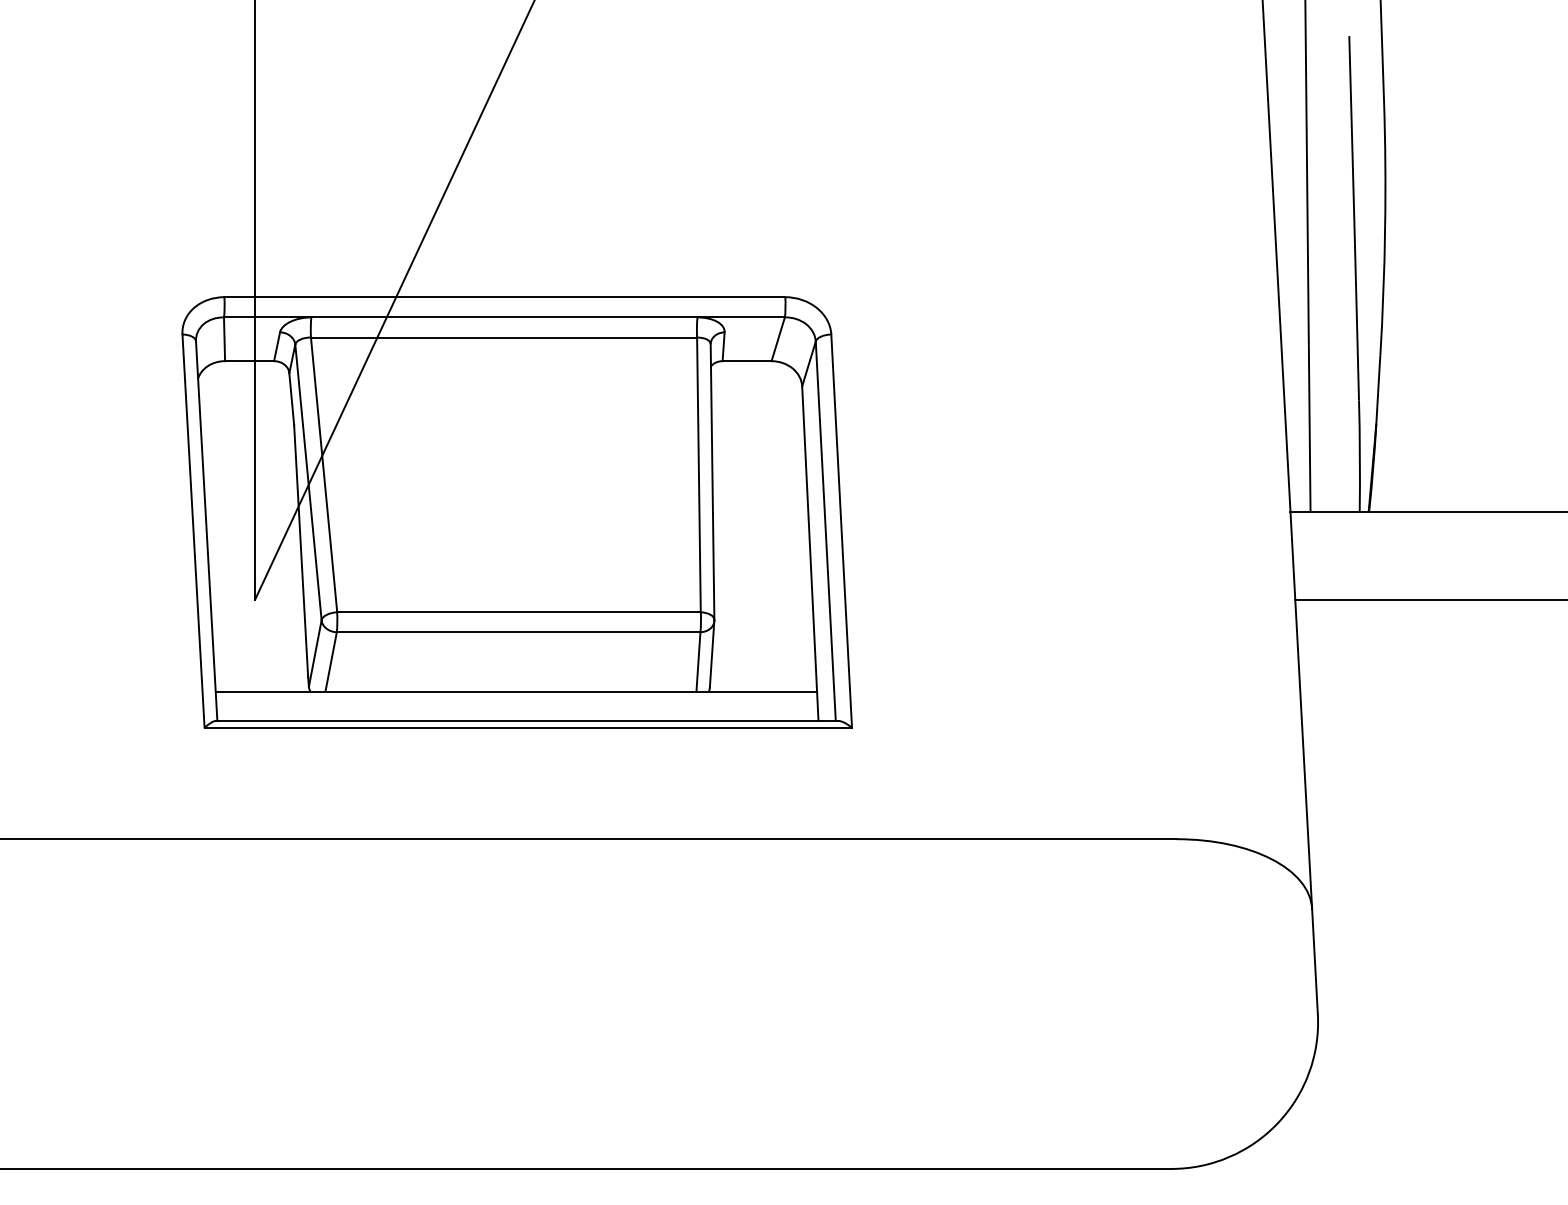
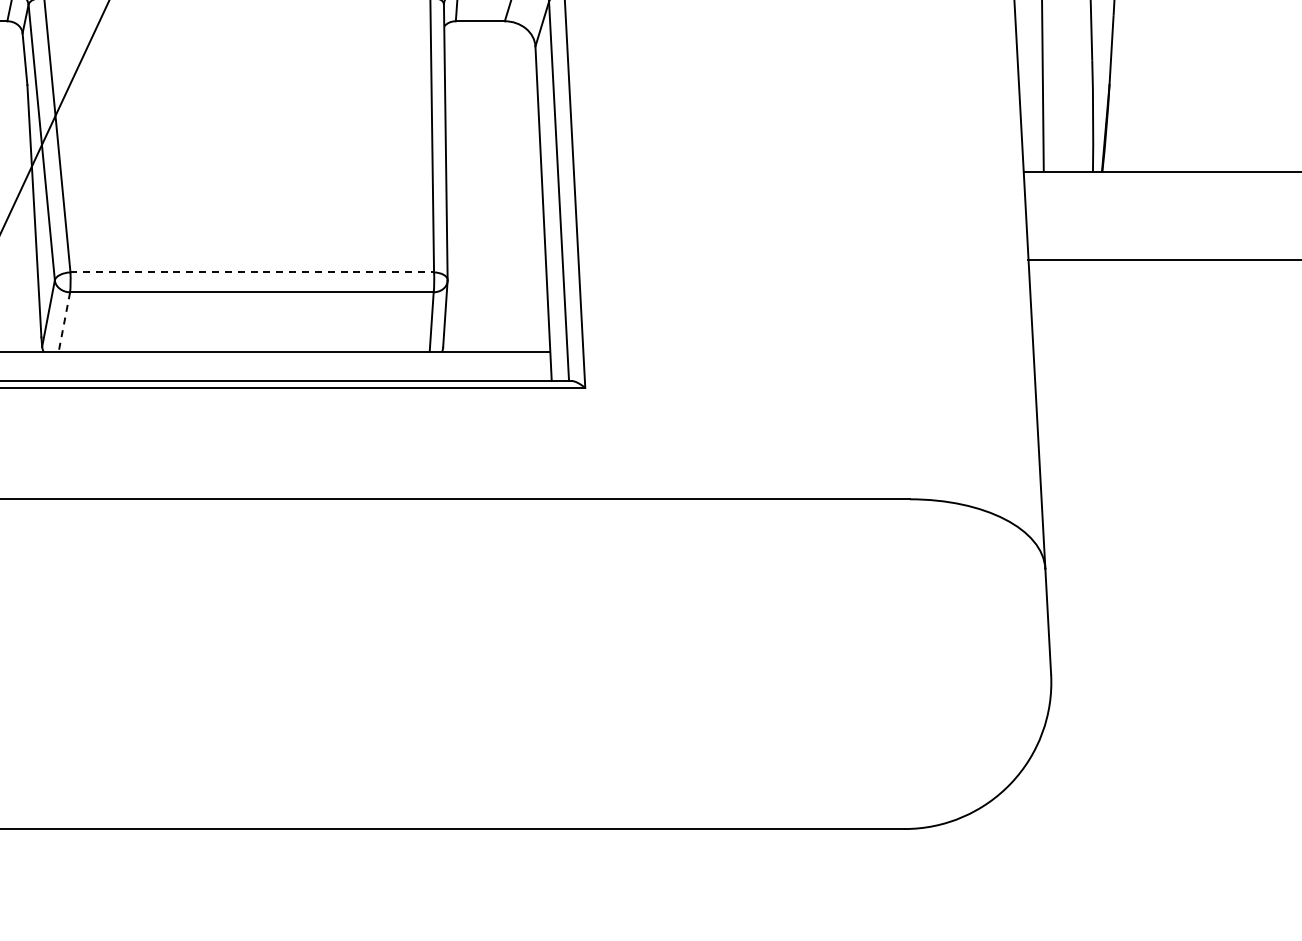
line: (519, 612) -> (252, 272), solid -> dashed
line: (331, 662) -> (64, 322), solid -> dashed

